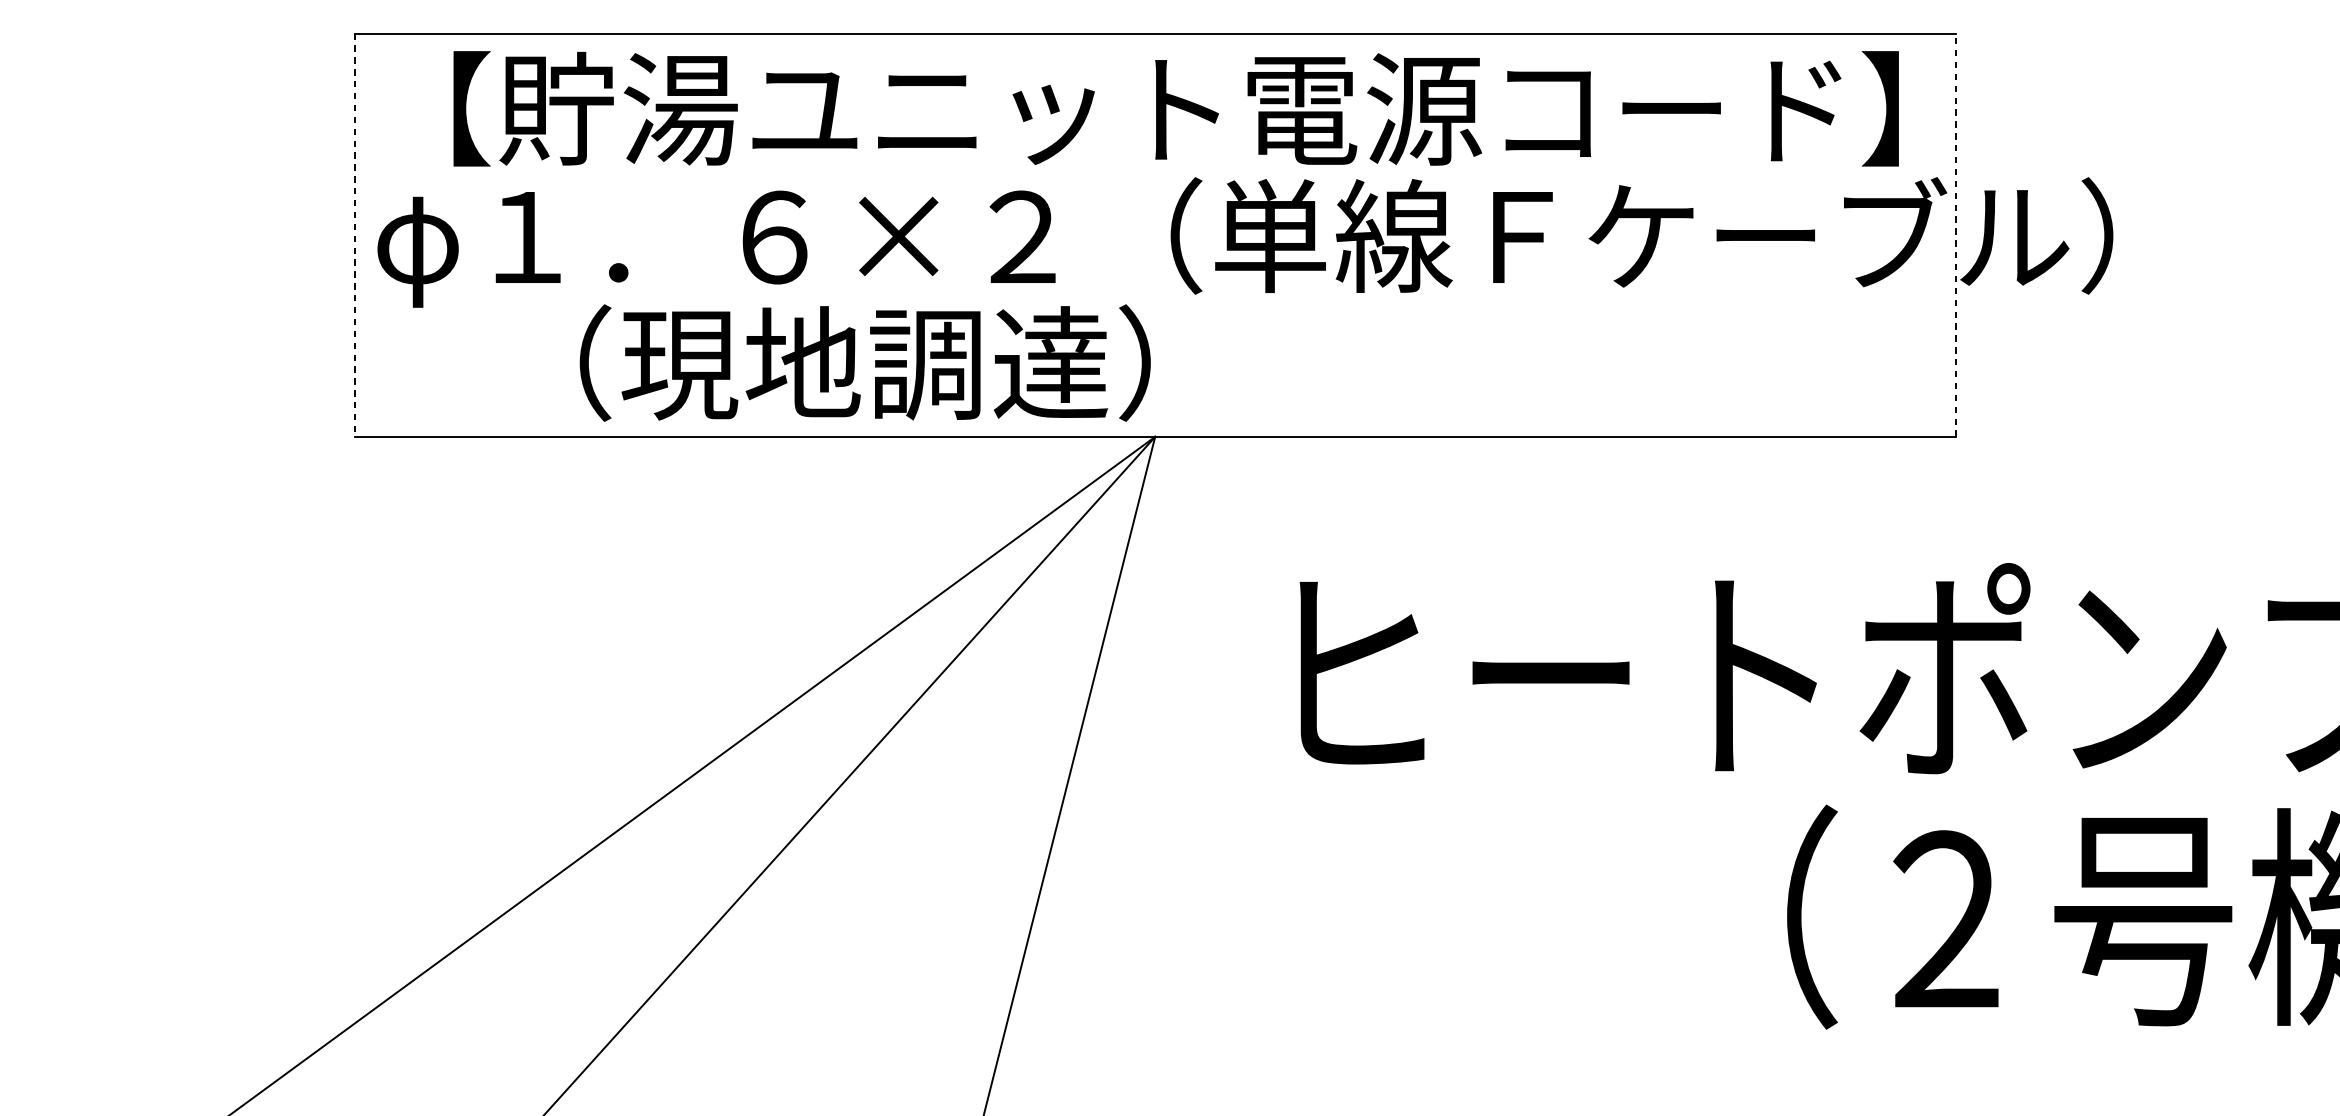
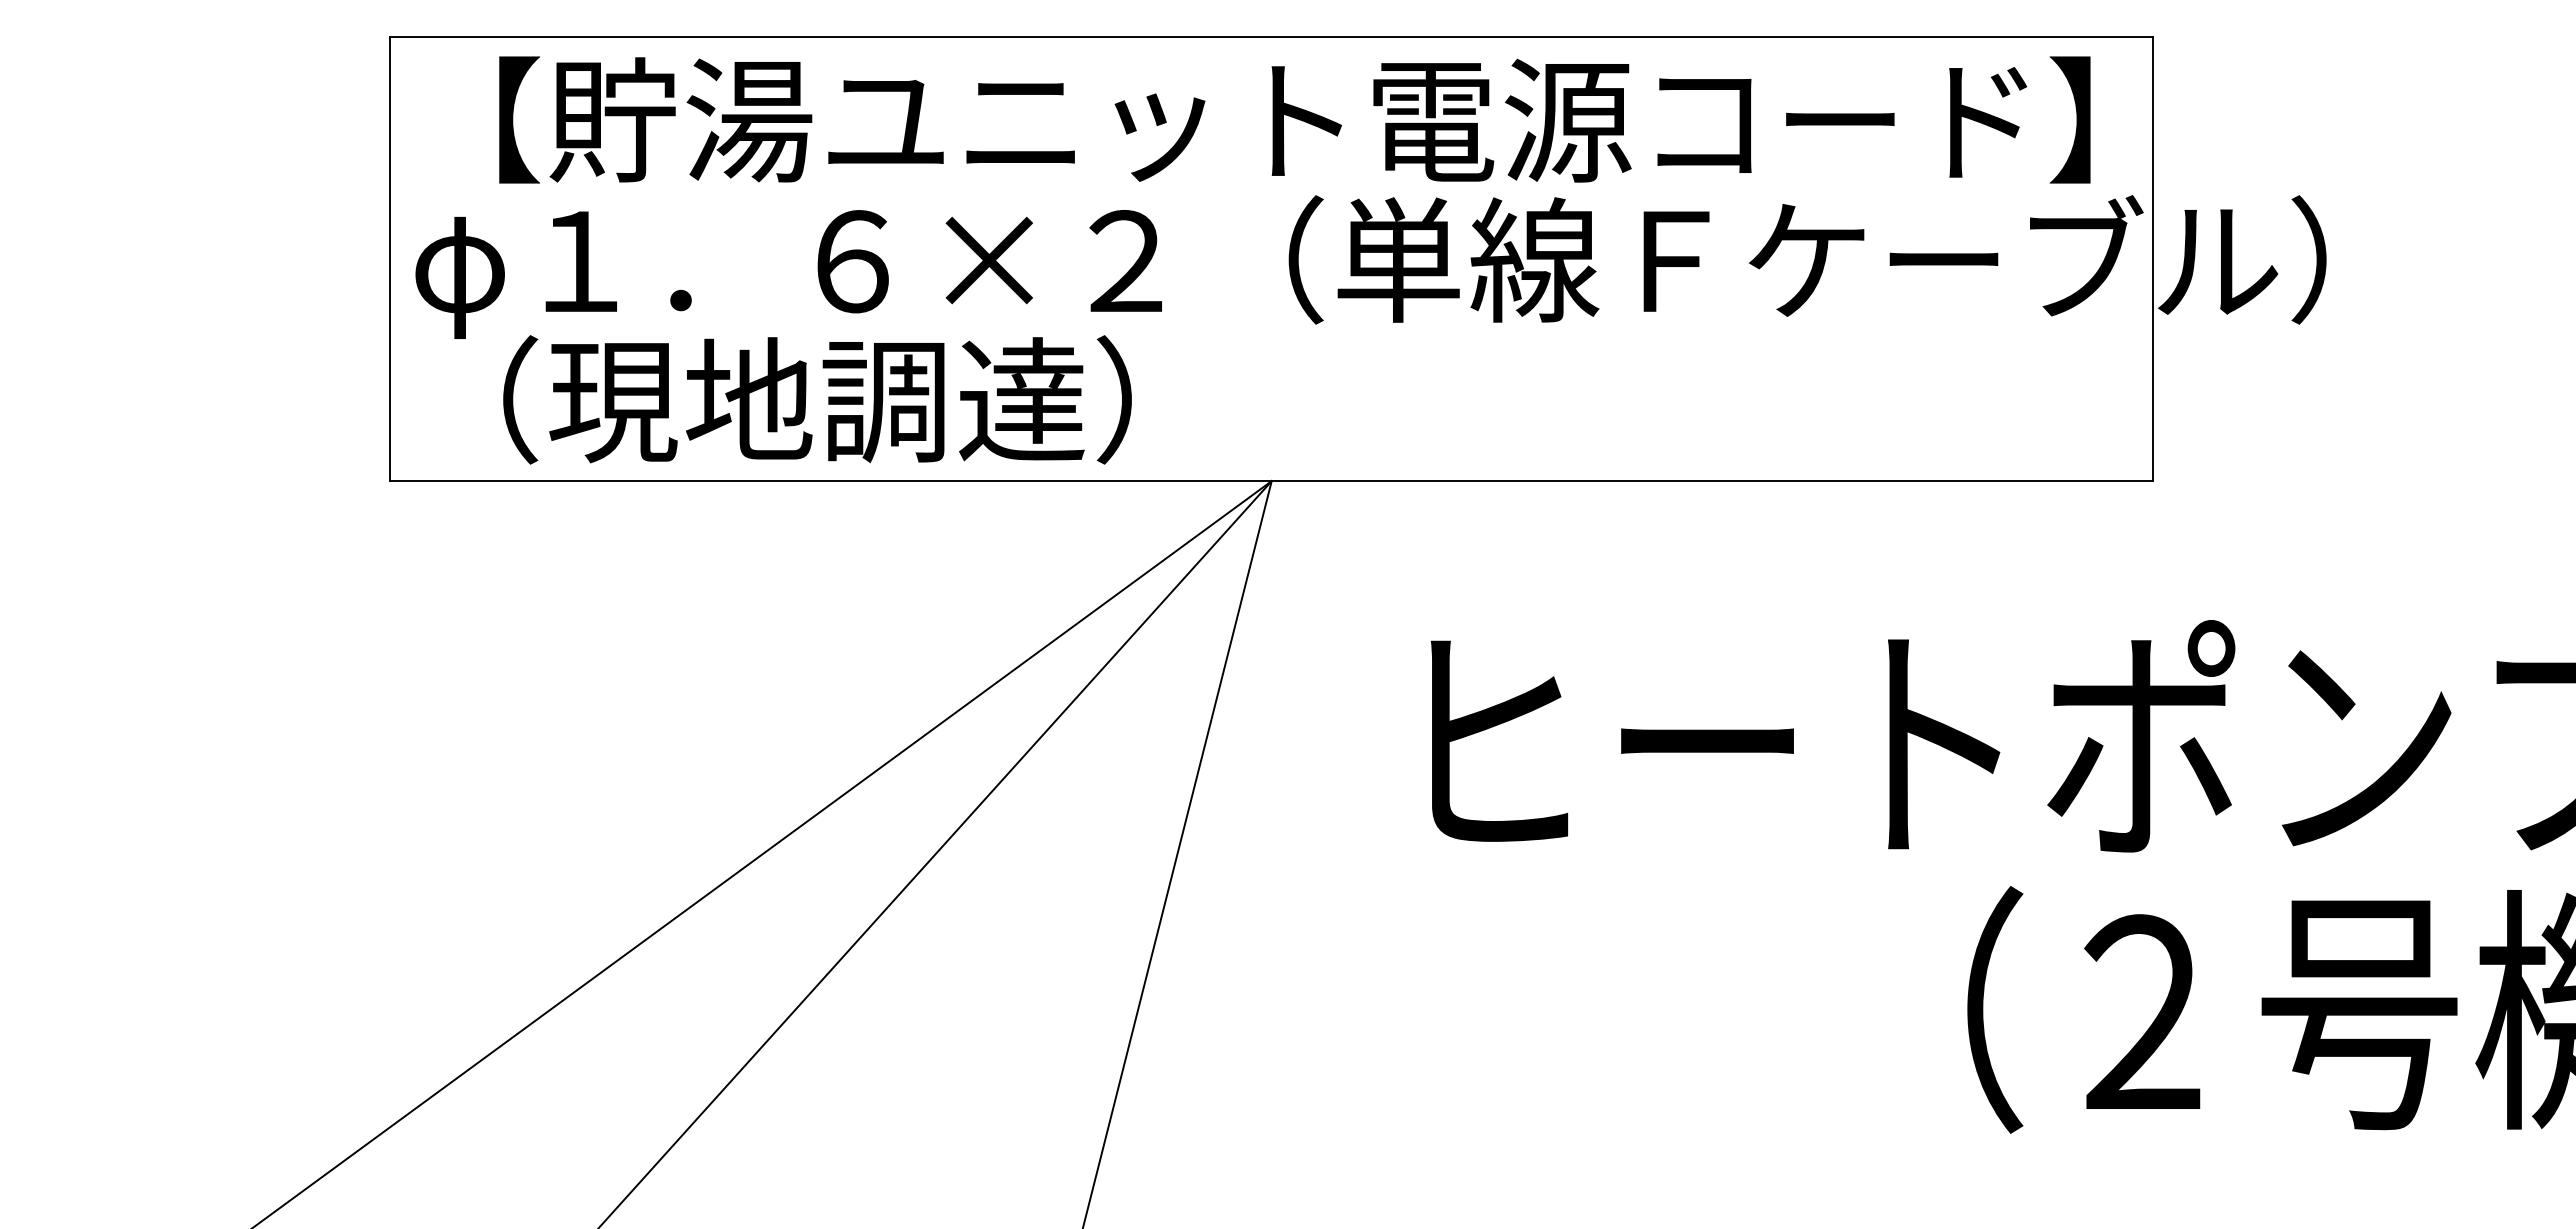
line: (1956, 234) -> (2153, 258), dashed -> solid
line: (354, 235) -> (390, 259), dashed -> solid
text: (865, 362) -> (817, 399), moved

